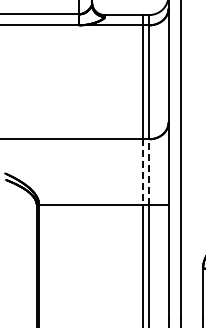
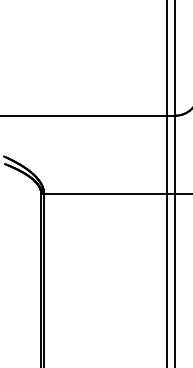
line: (149, 171) -> (174, 154), dashed -> solid
line: (143, 172) -> (167, 155), dashed -> solid

